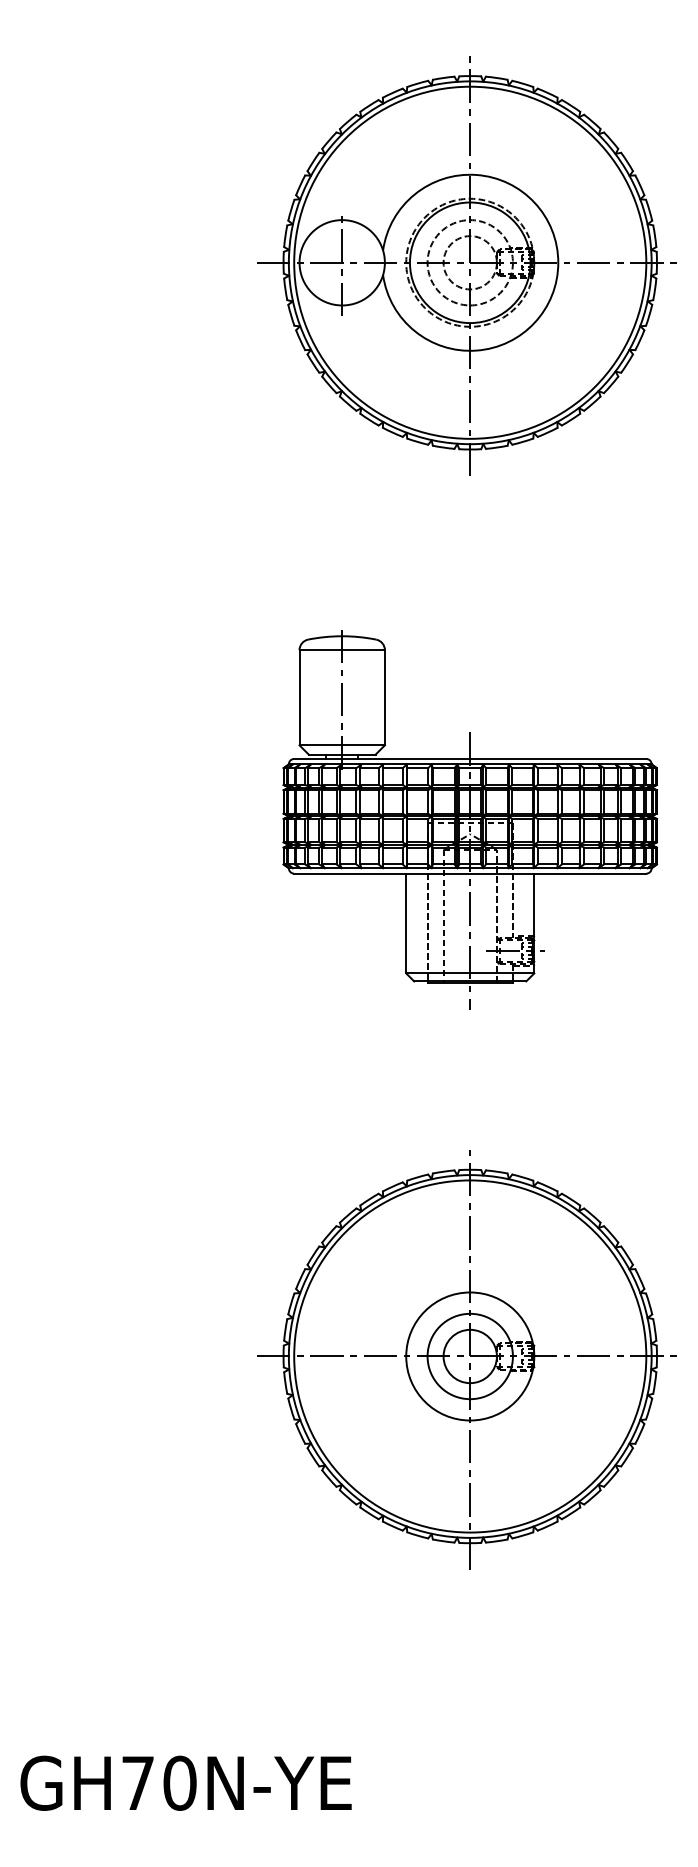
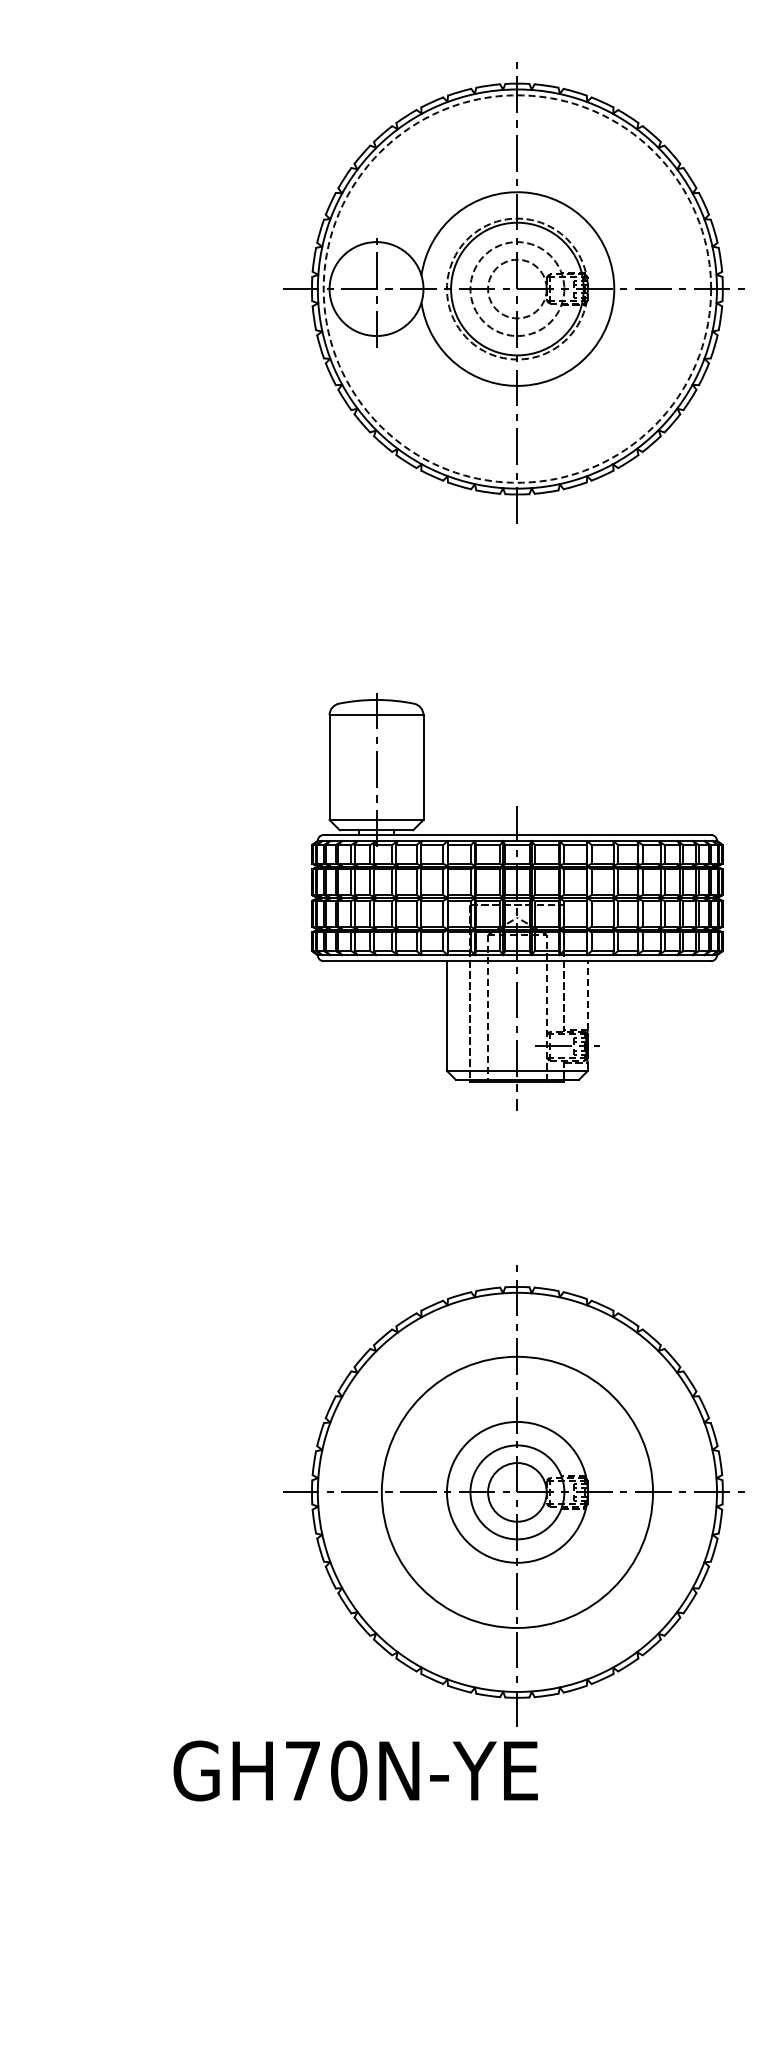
circle: (470, 262) -> (517, 288), solid -> dashed
line: (533, 904) -> (587, 995), solid -> dashed
circle: (470, 1356) -> (517, 1492), size x0.7
text: (185, 1782) -> (355, 1770), moved

